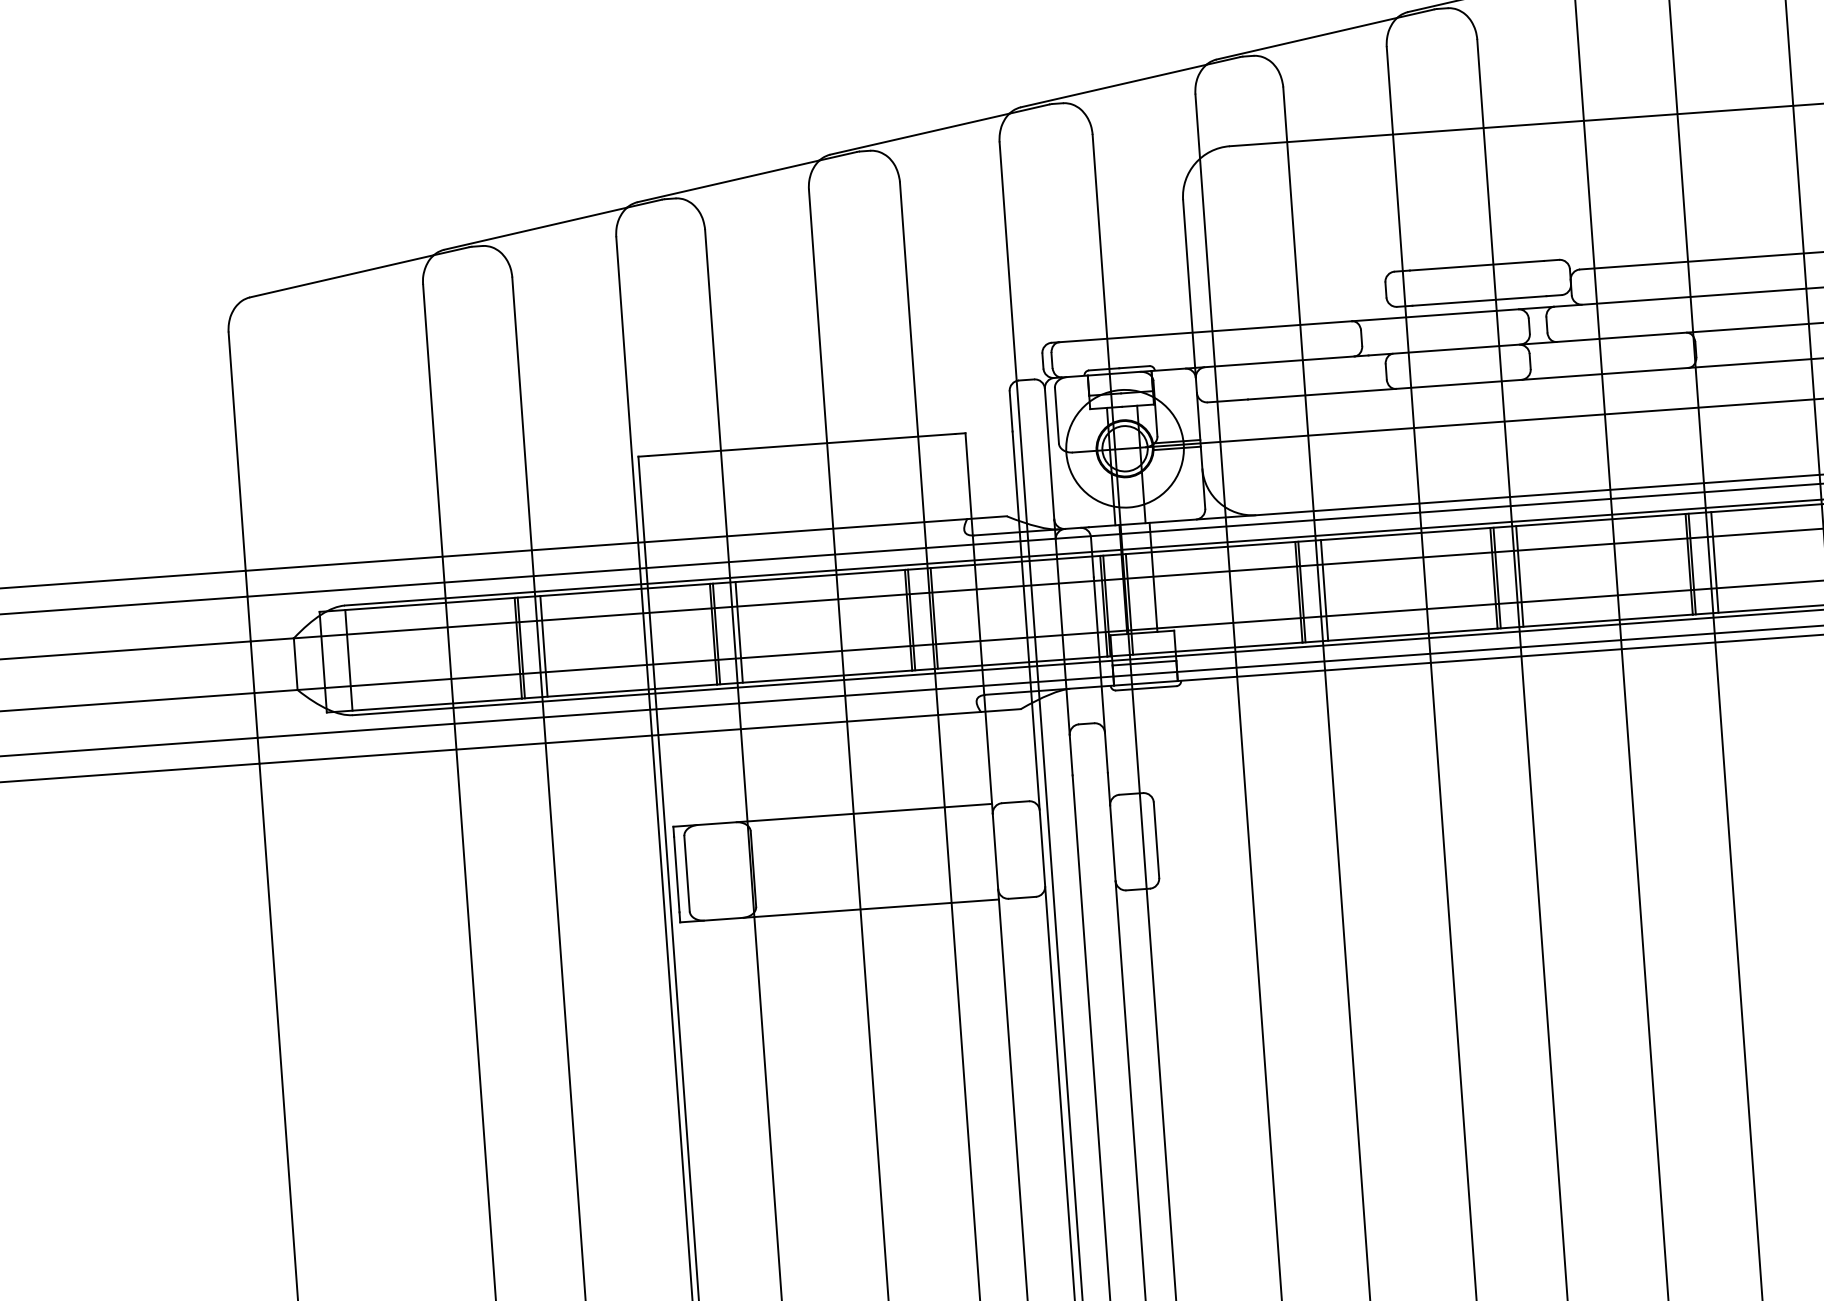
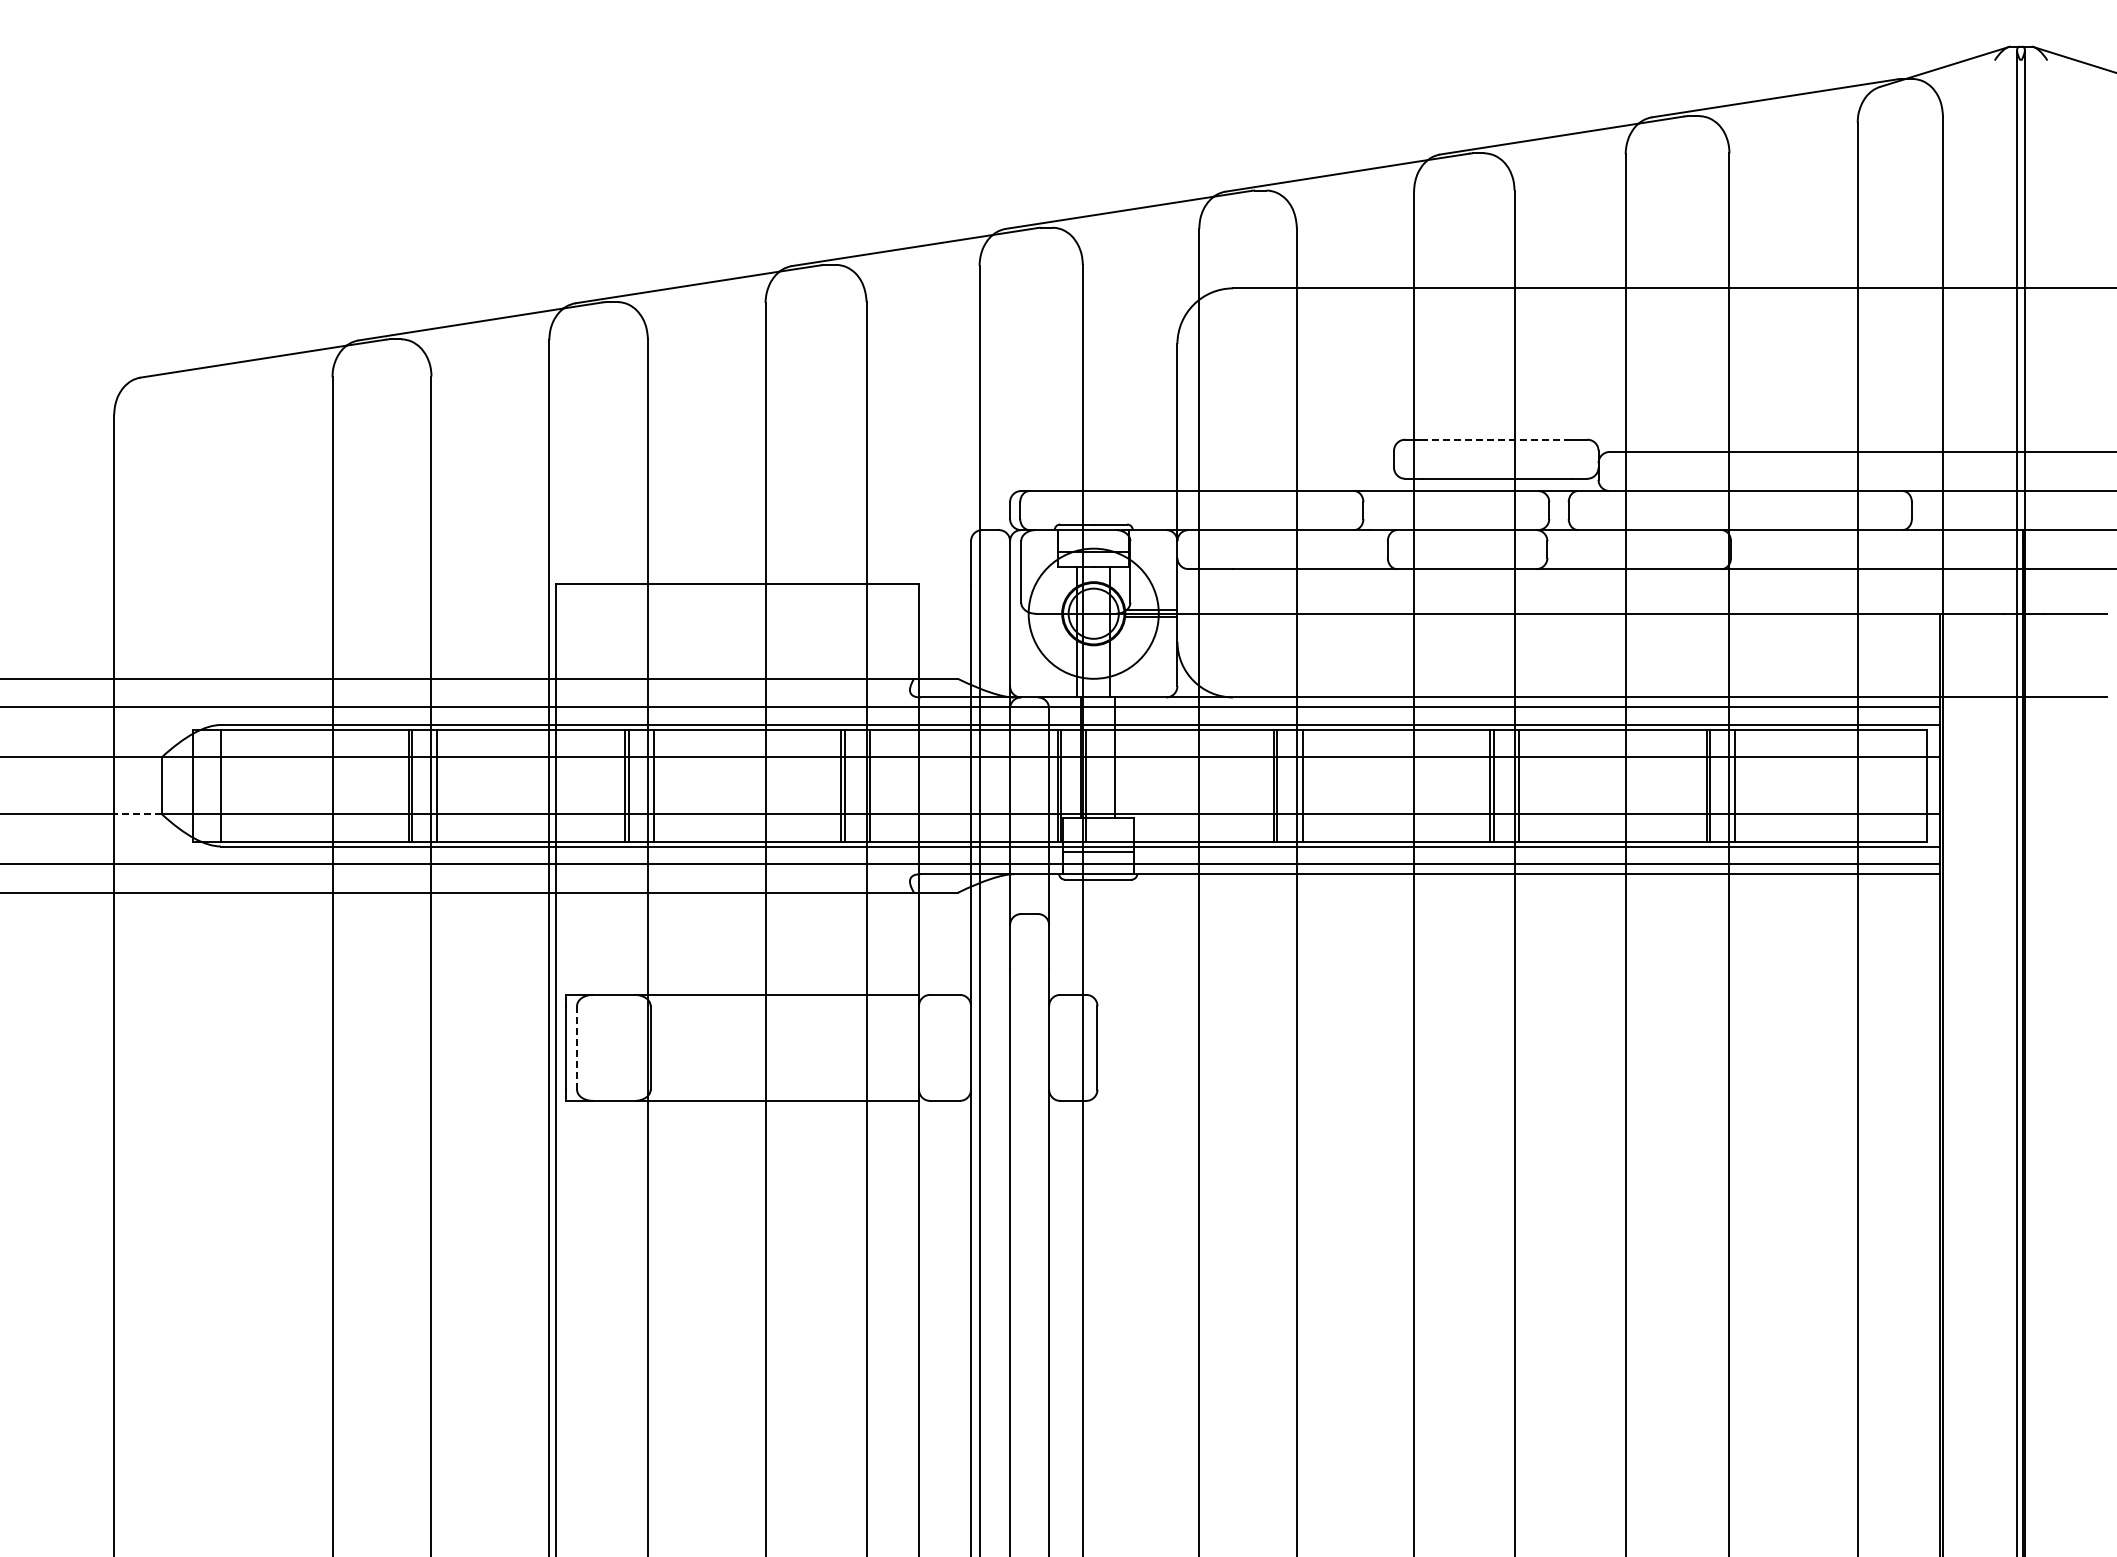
line: (1476, 265) -> (1495, 439), solid -> dashed
line: (276, 691) -> (138, 814), solid -> dashed
line: (687, 873) -> (577, 1047), solid -> dashed

